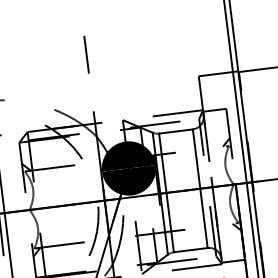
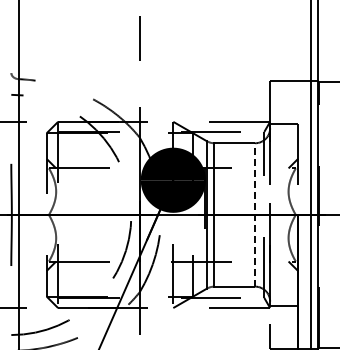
line: (200, 188) -> (255, 214), solid -> dashed

